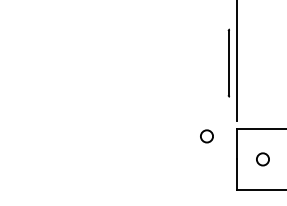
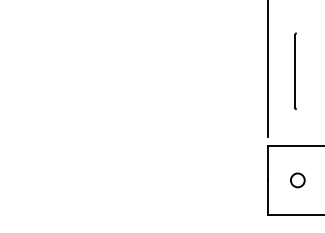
line: (228, 62) -> (295, 70), moved
circle: (206, 136) -> (233, 154), removed

